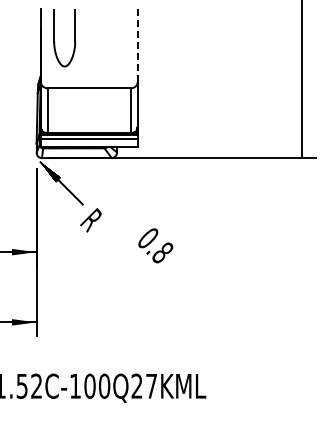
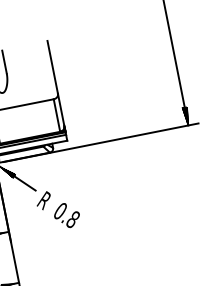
line: (137, 46) -> (52, 67), dashed -> solid
hatch: (301, 145) -> (186, 116), added
text: (155, 245) -> (66, 215), moved

